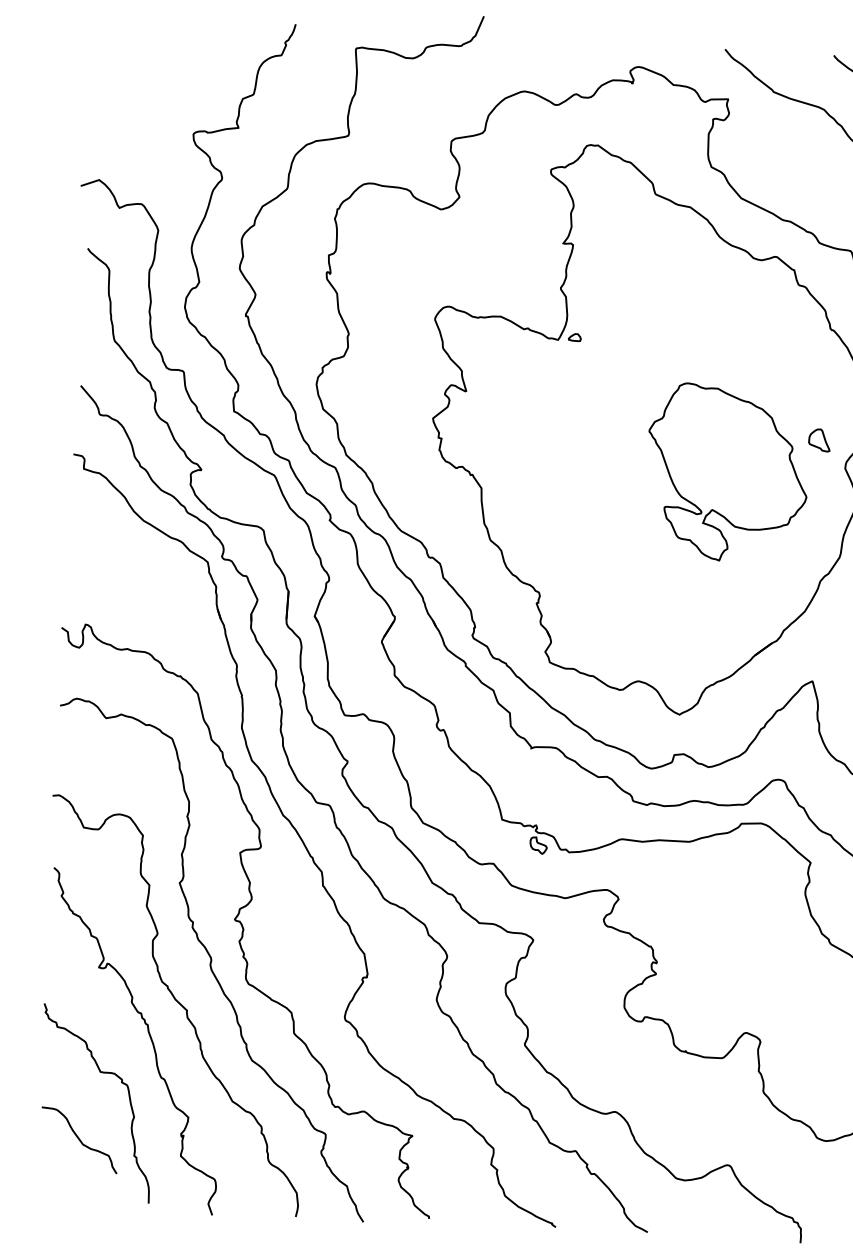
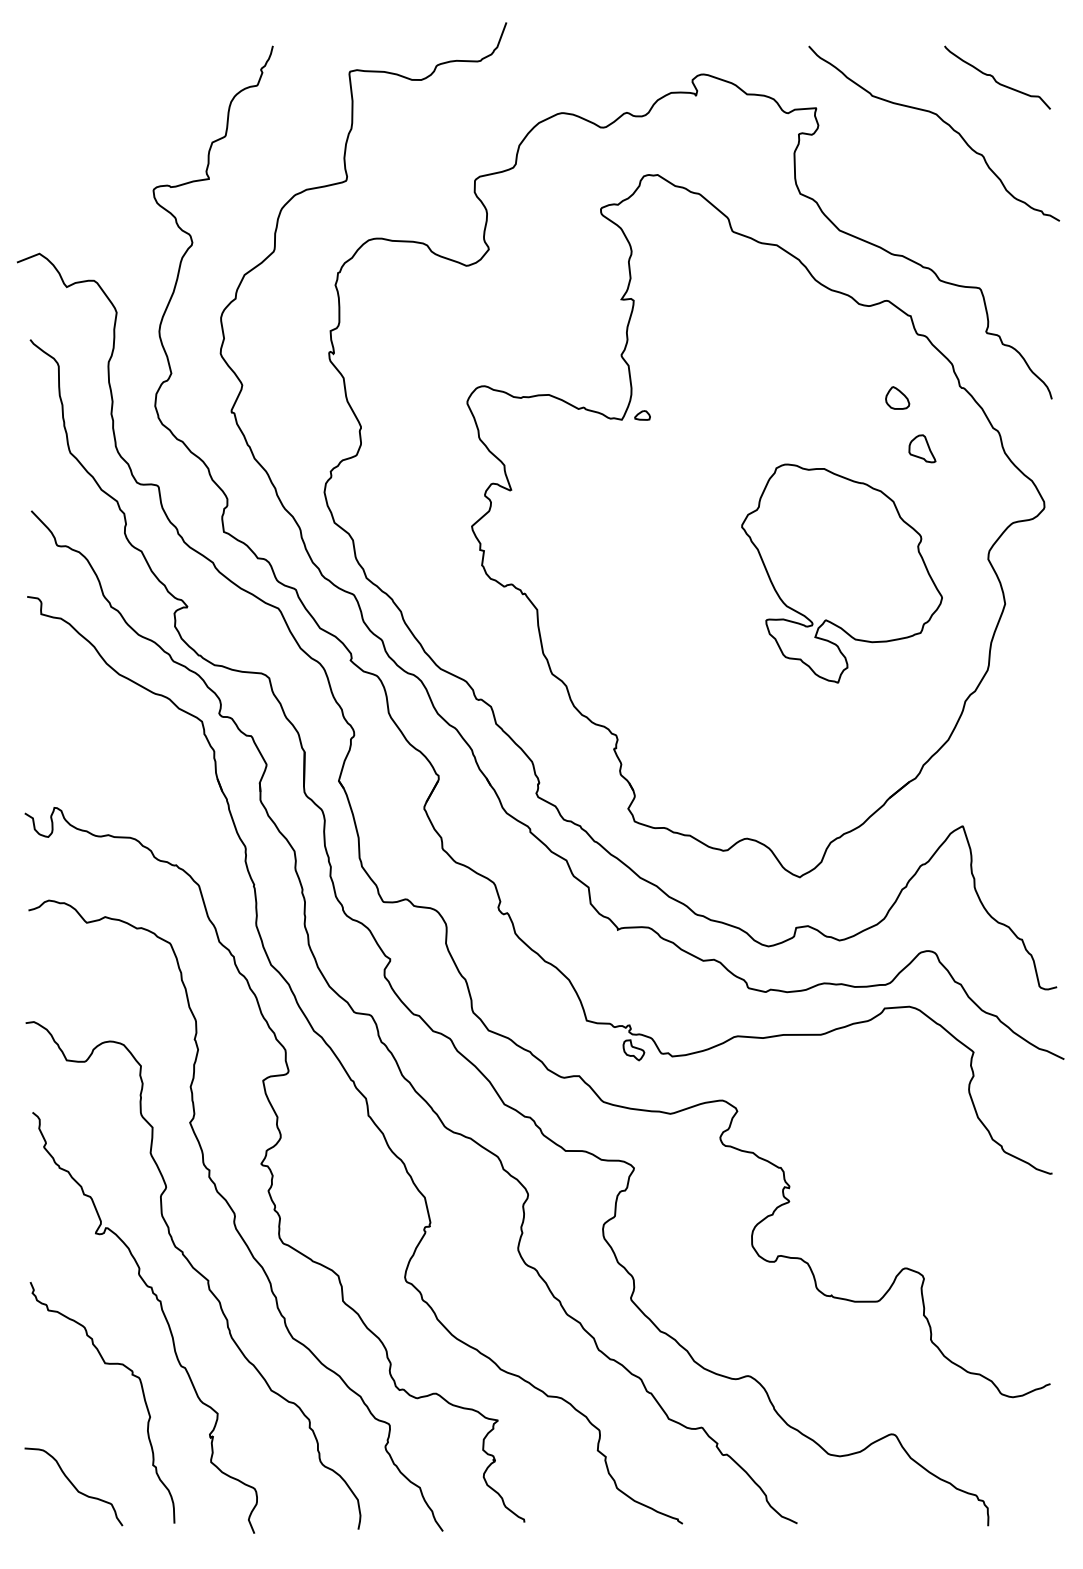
part: (779, 334) -> (897, 397), added
part: (819, 439) -> (922, 448), moved
curve: (79, 1140) -> (73, 1486), moved

